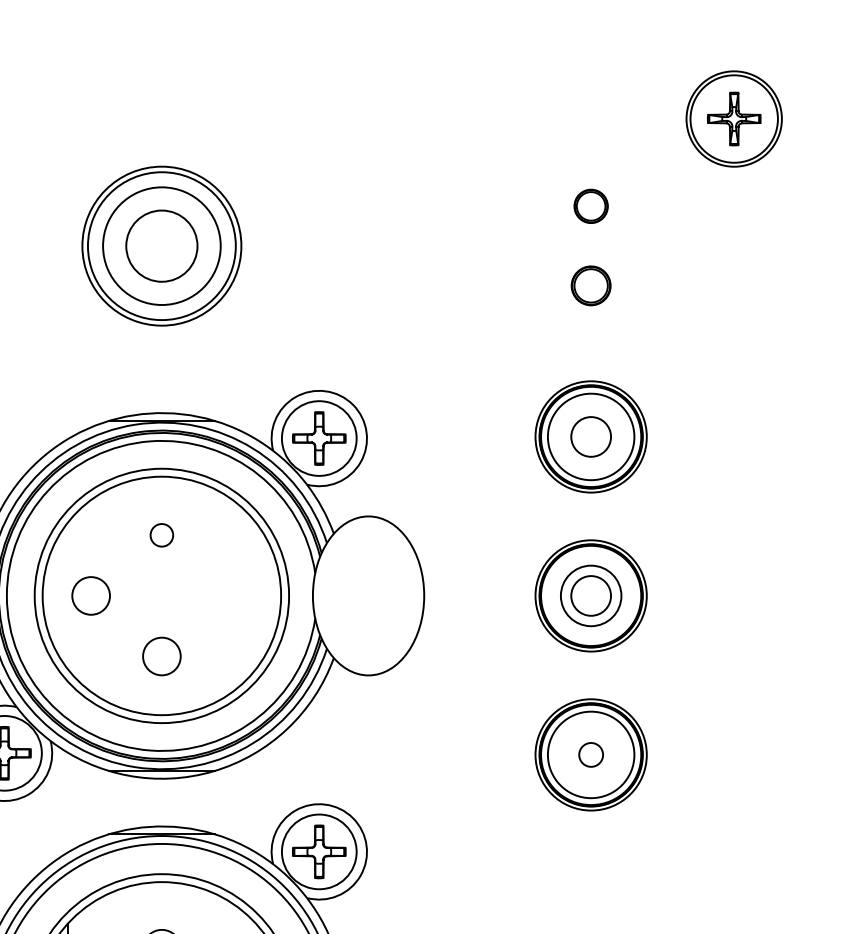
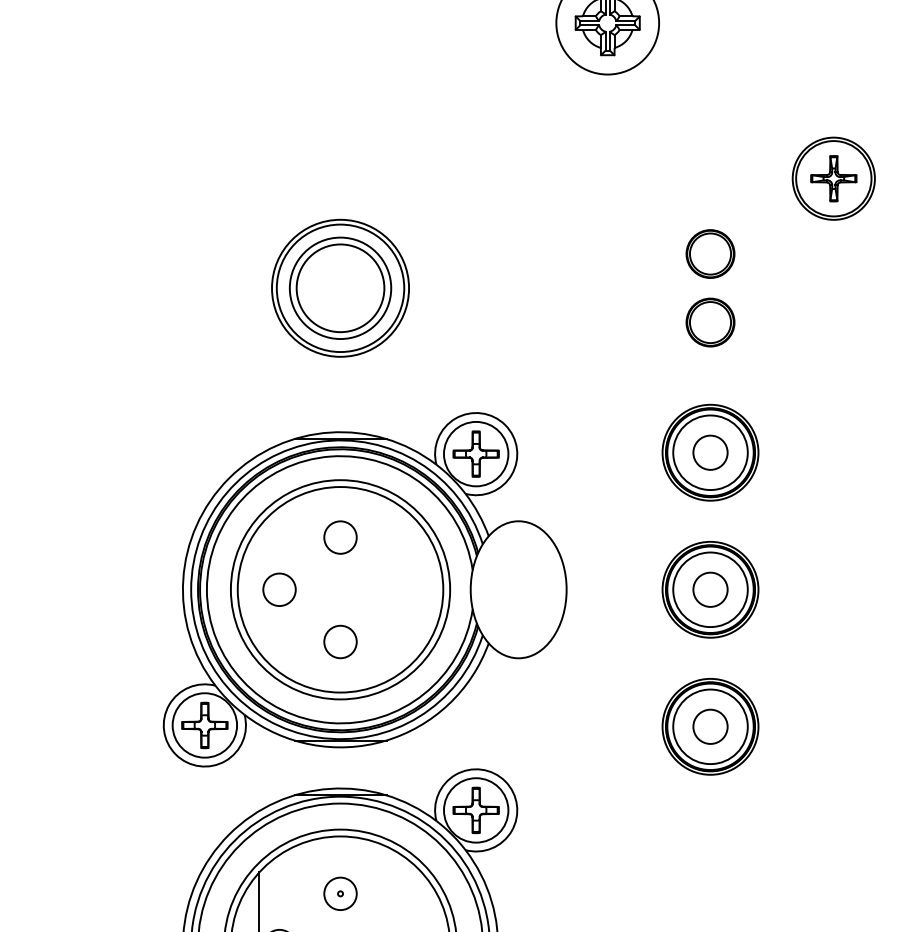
part: (591, 205) -> (710, 253), size x1.67
circle: (161, 246) -> (340, 288), size x1.43
part: (591, 285) -> (710, 322), size x1.43
circle: (161, 535) -> (340, 537), size x1.67
circle: (591, 595) -> (710, 589), size x1.43
circle: (591, 754) -> (710, 726), size x1.67

